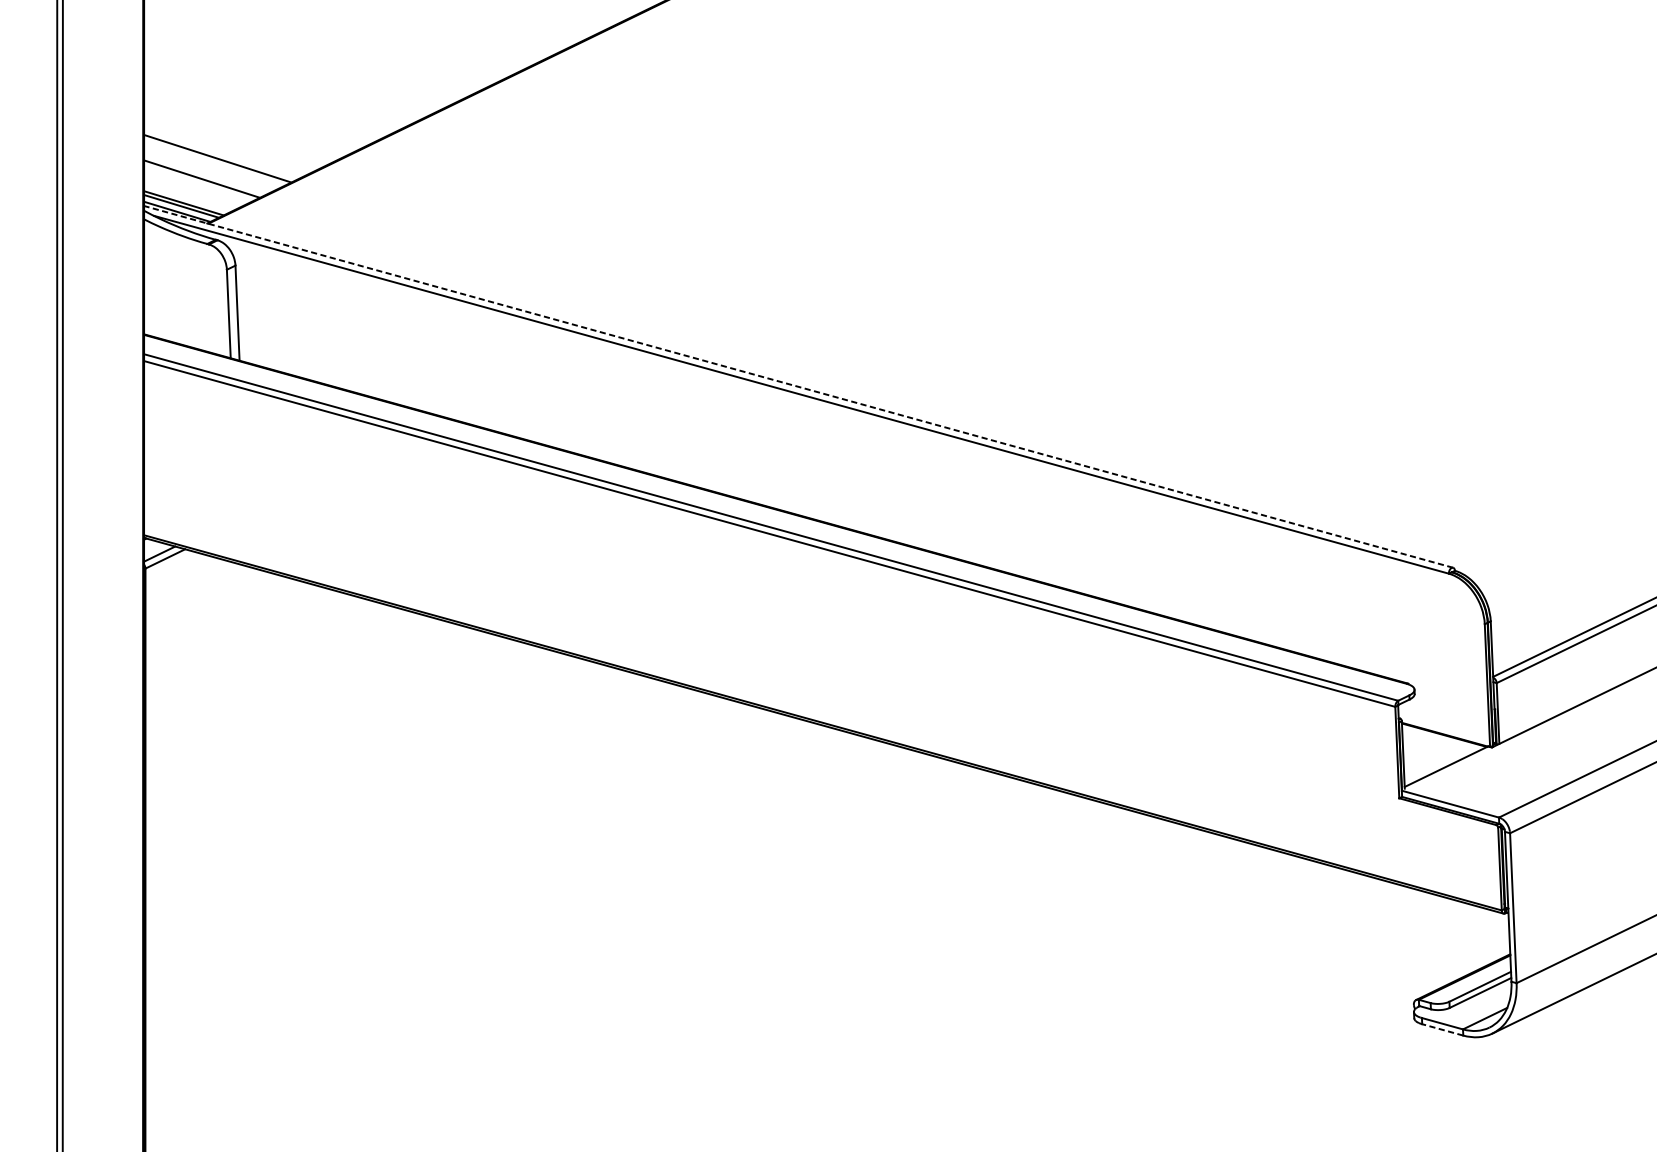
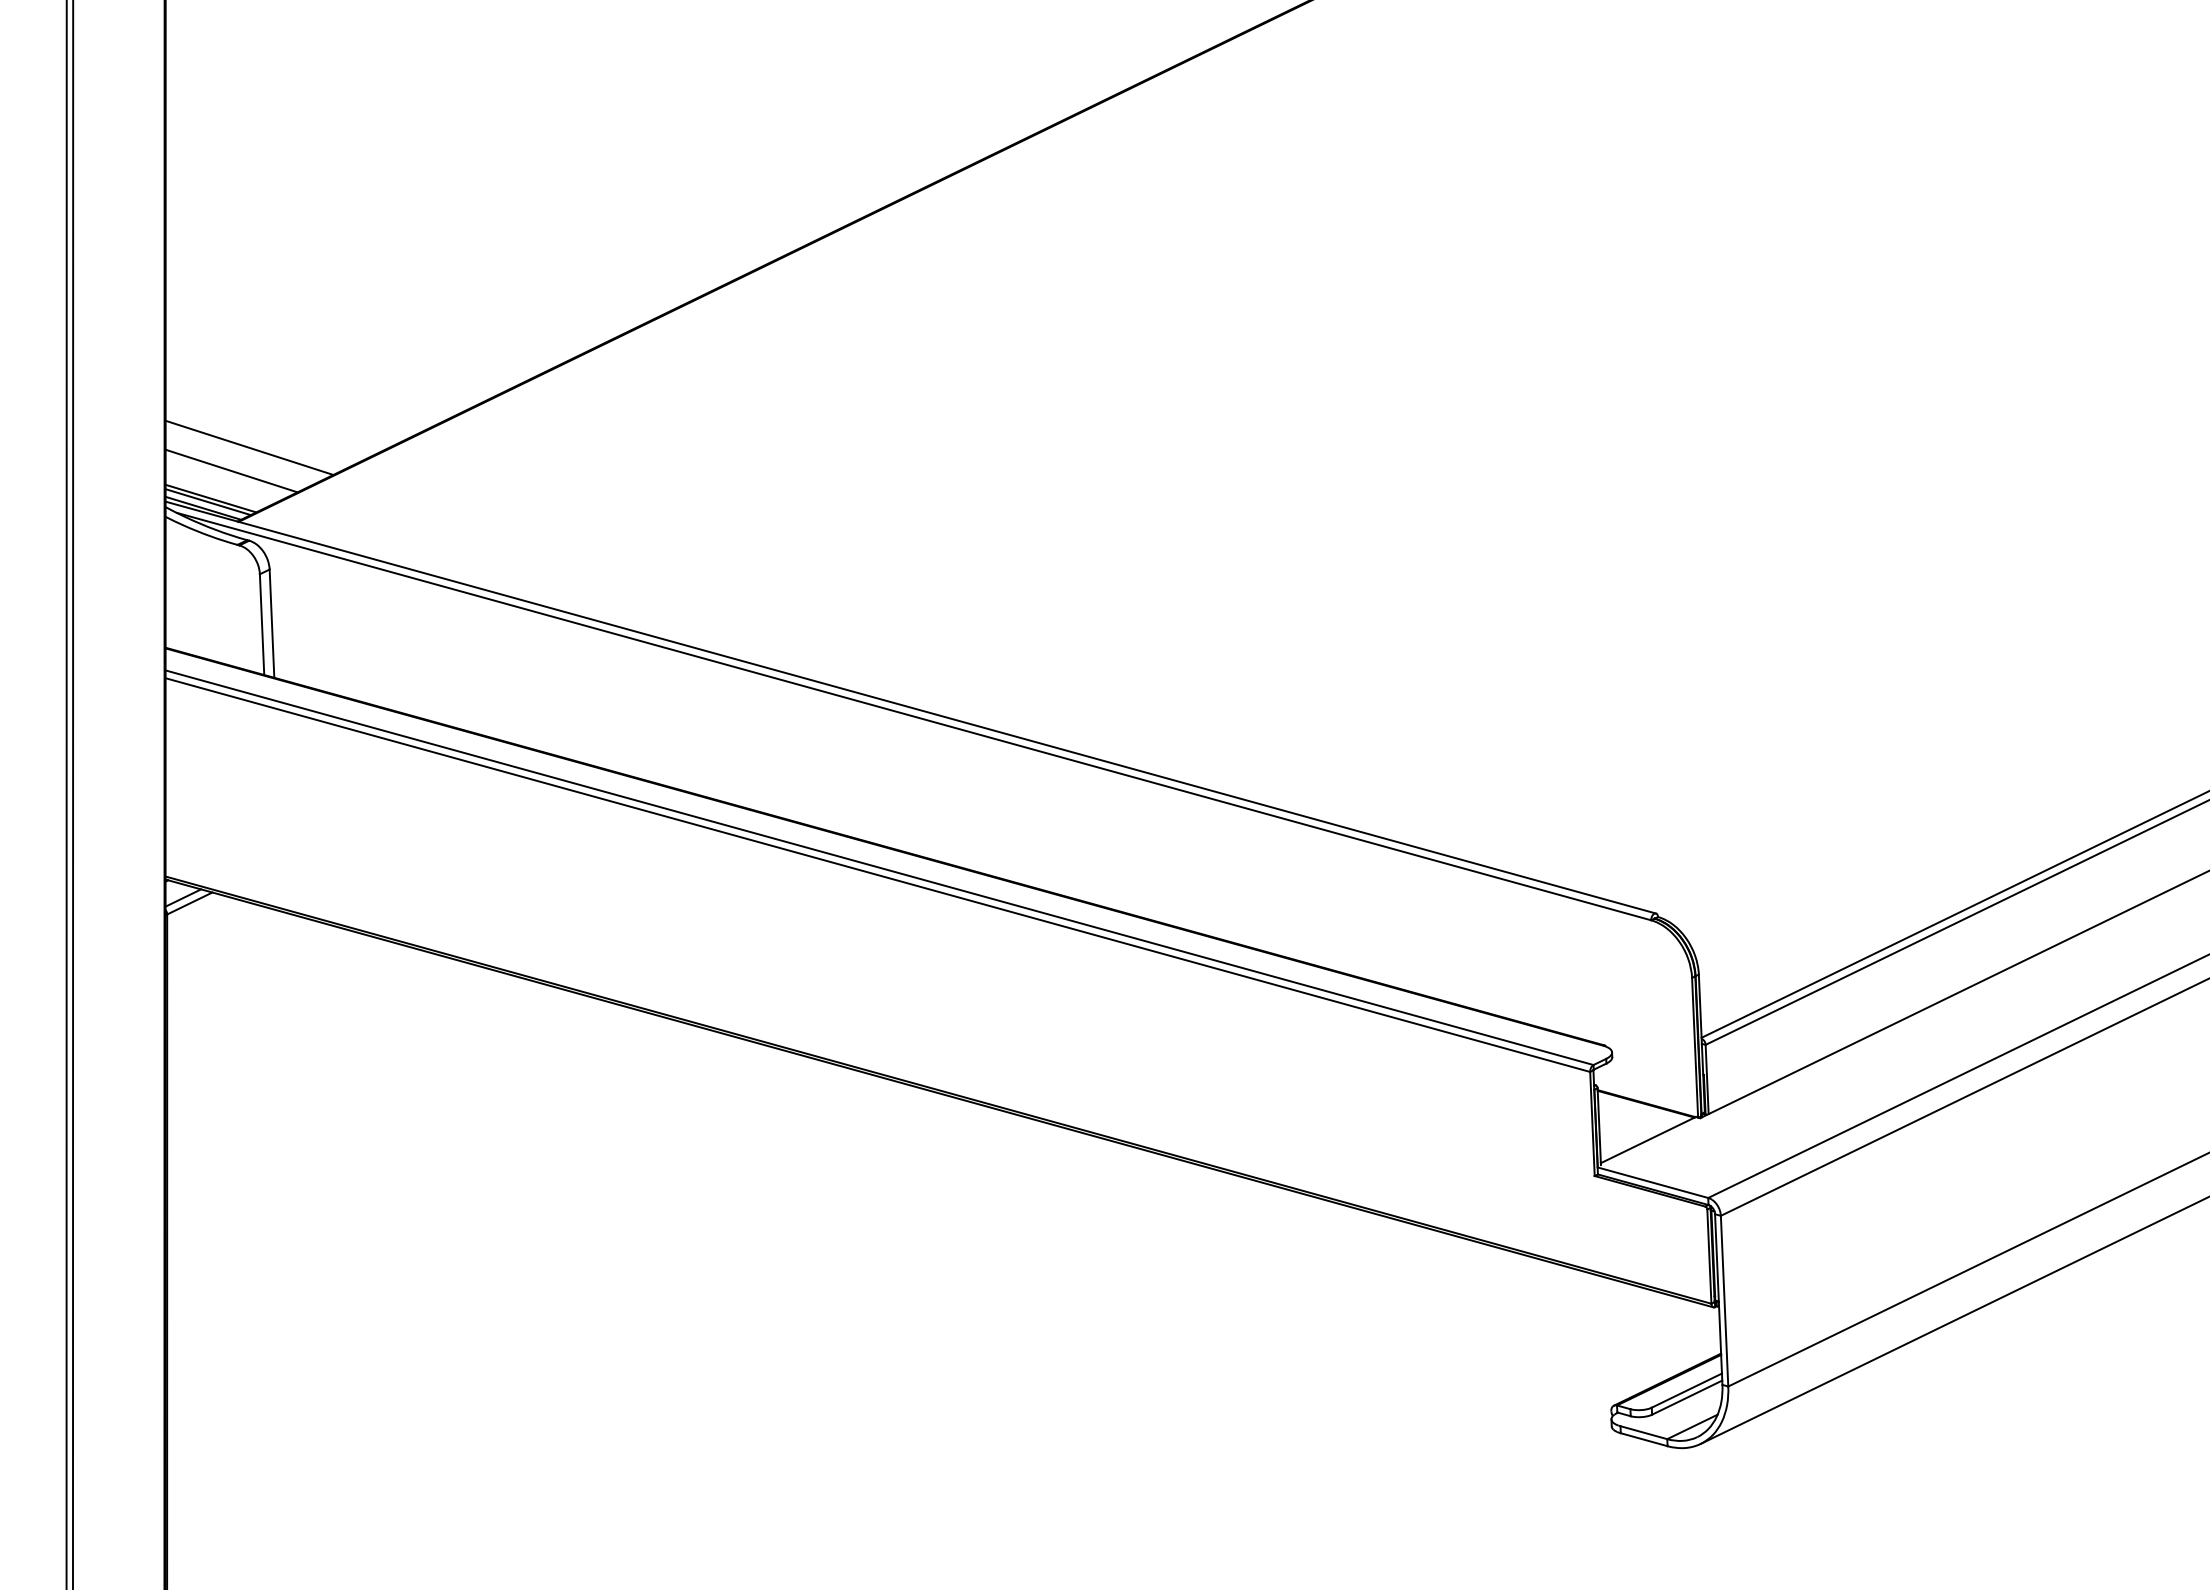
line: (798, 386) -> (910, 707), dashed -> solid
line: (1442, 1029) -> (1643, 1439), dashed -> solid

